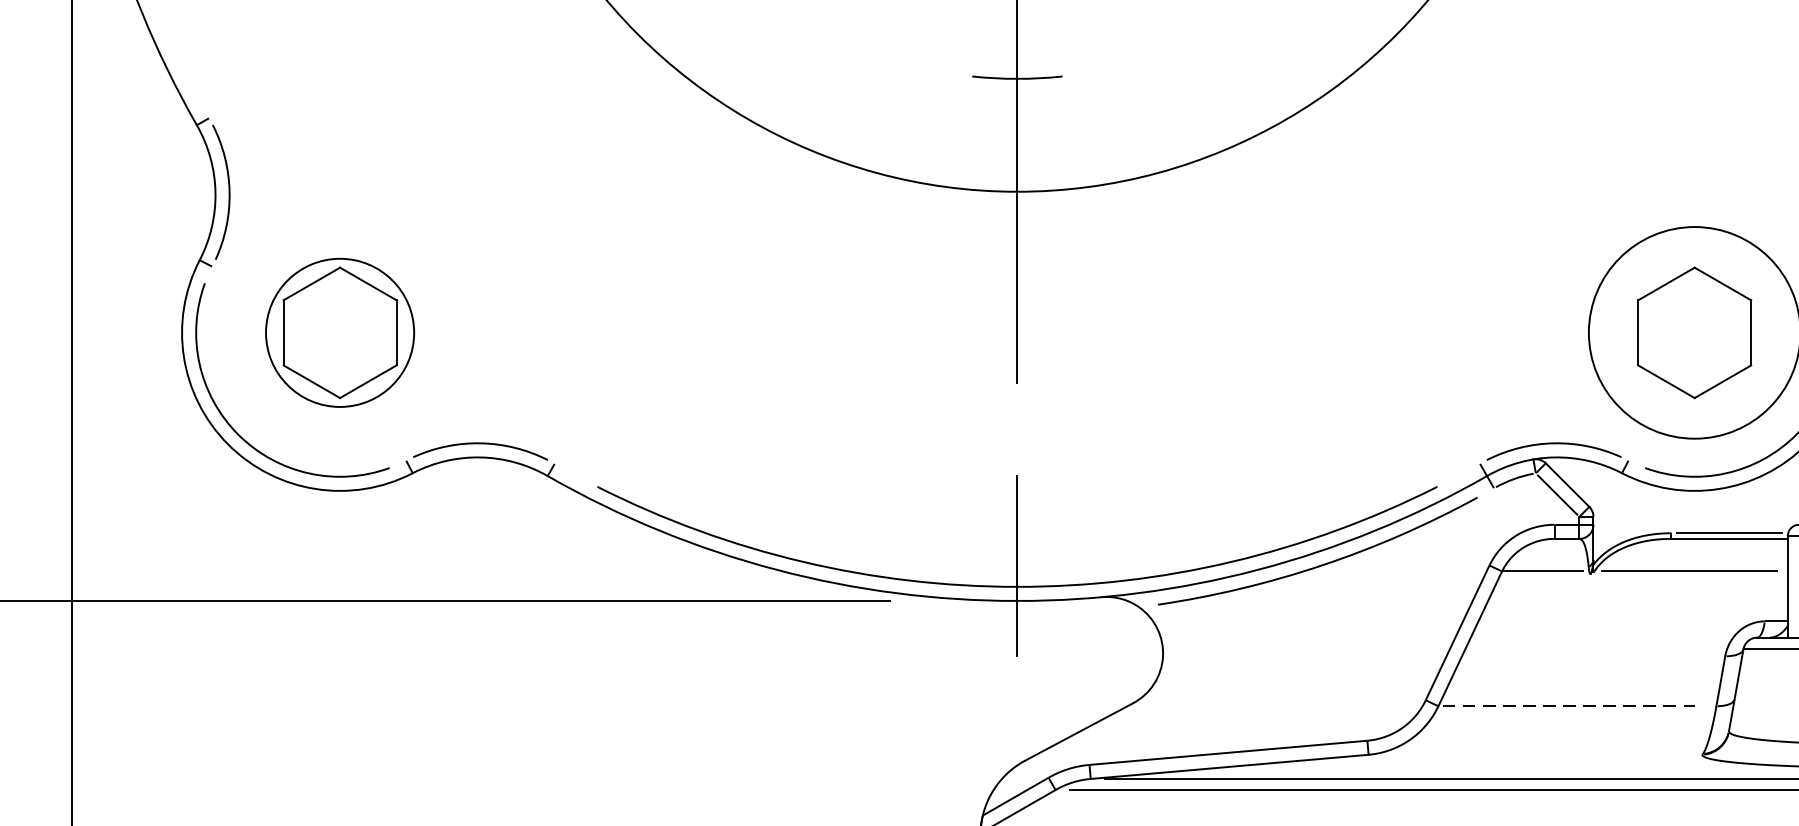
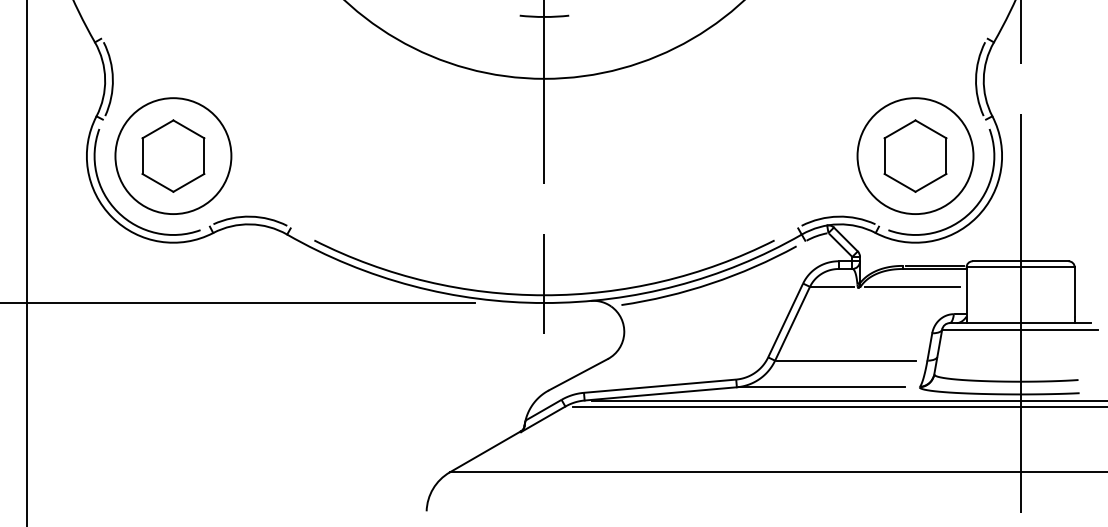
circle: (340, 333) -> (173, 156), size x1.43
line: (1570, 705) -> (847, 360), dashed -> solid
line: (1524, 755) -> (822, 387), added

